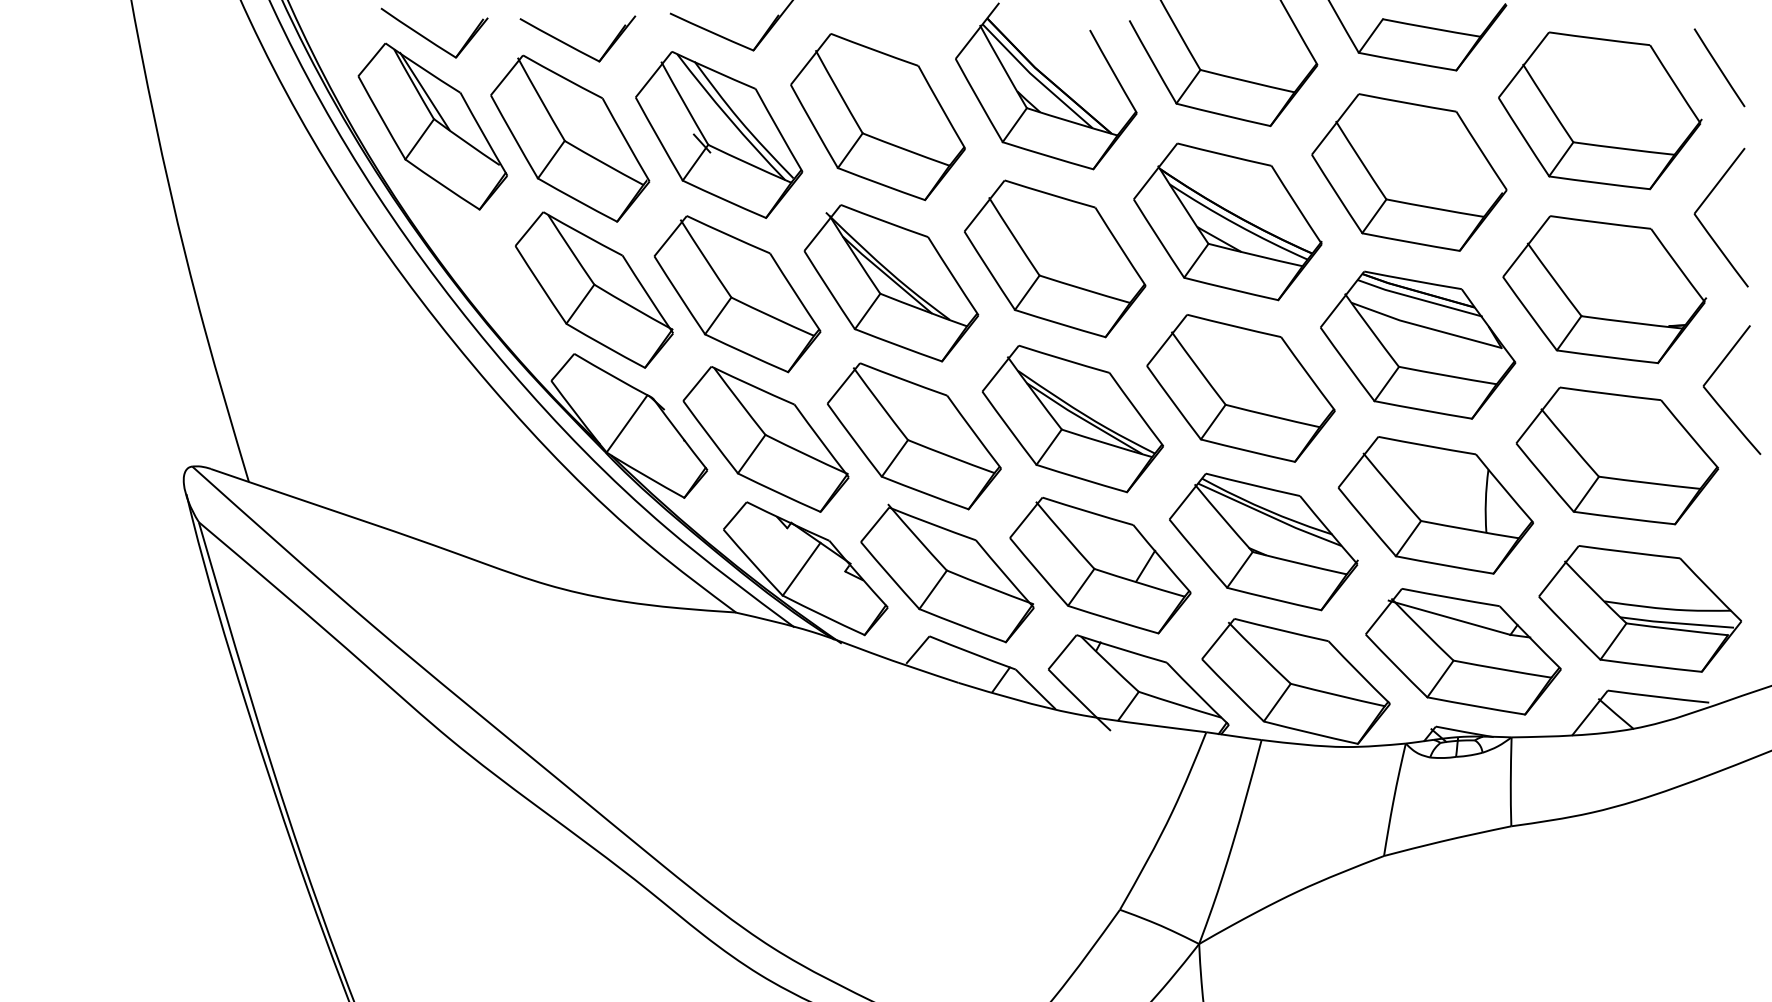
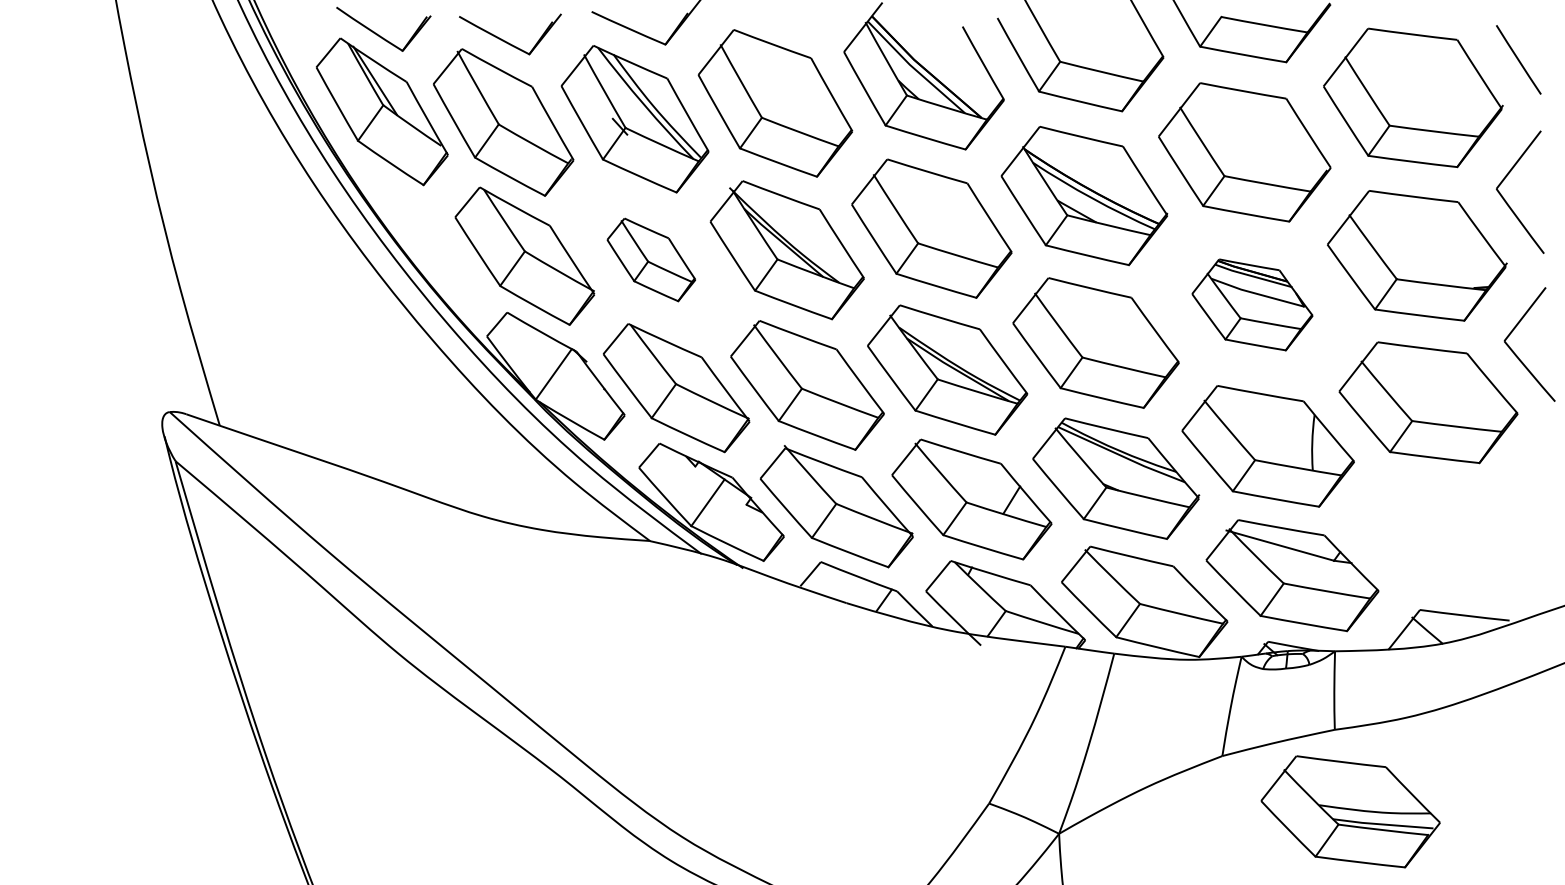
part: (737, 293) -> (651, 259), size x0.6
part: (1418, 344) -> (1252, 304), size x0.7
part: (1640, 608) -> (1350, 811), moved

